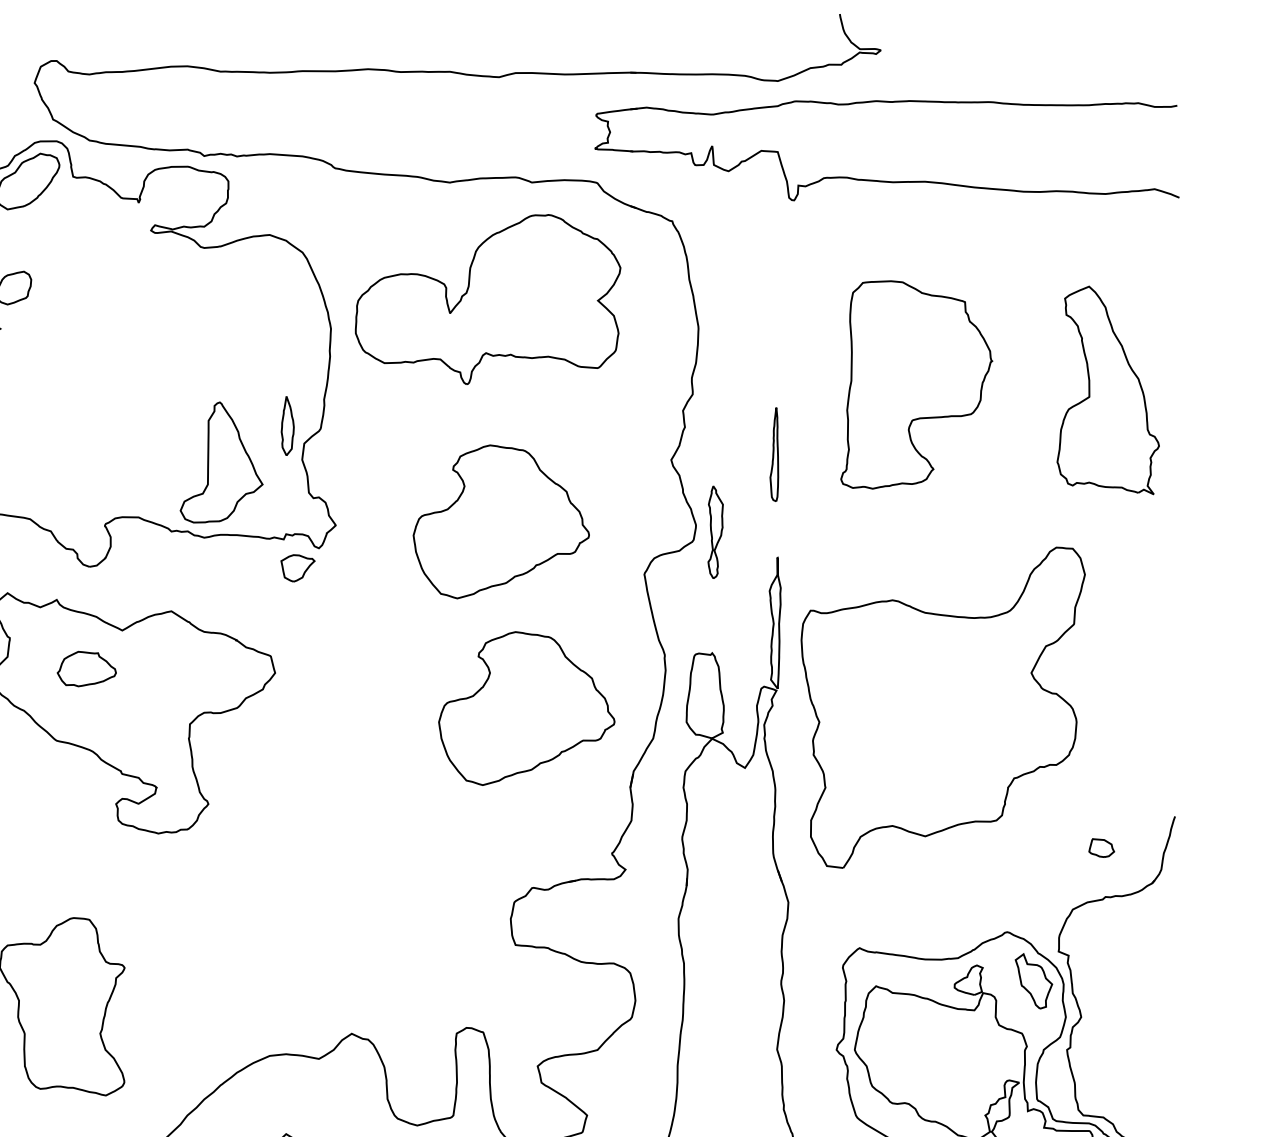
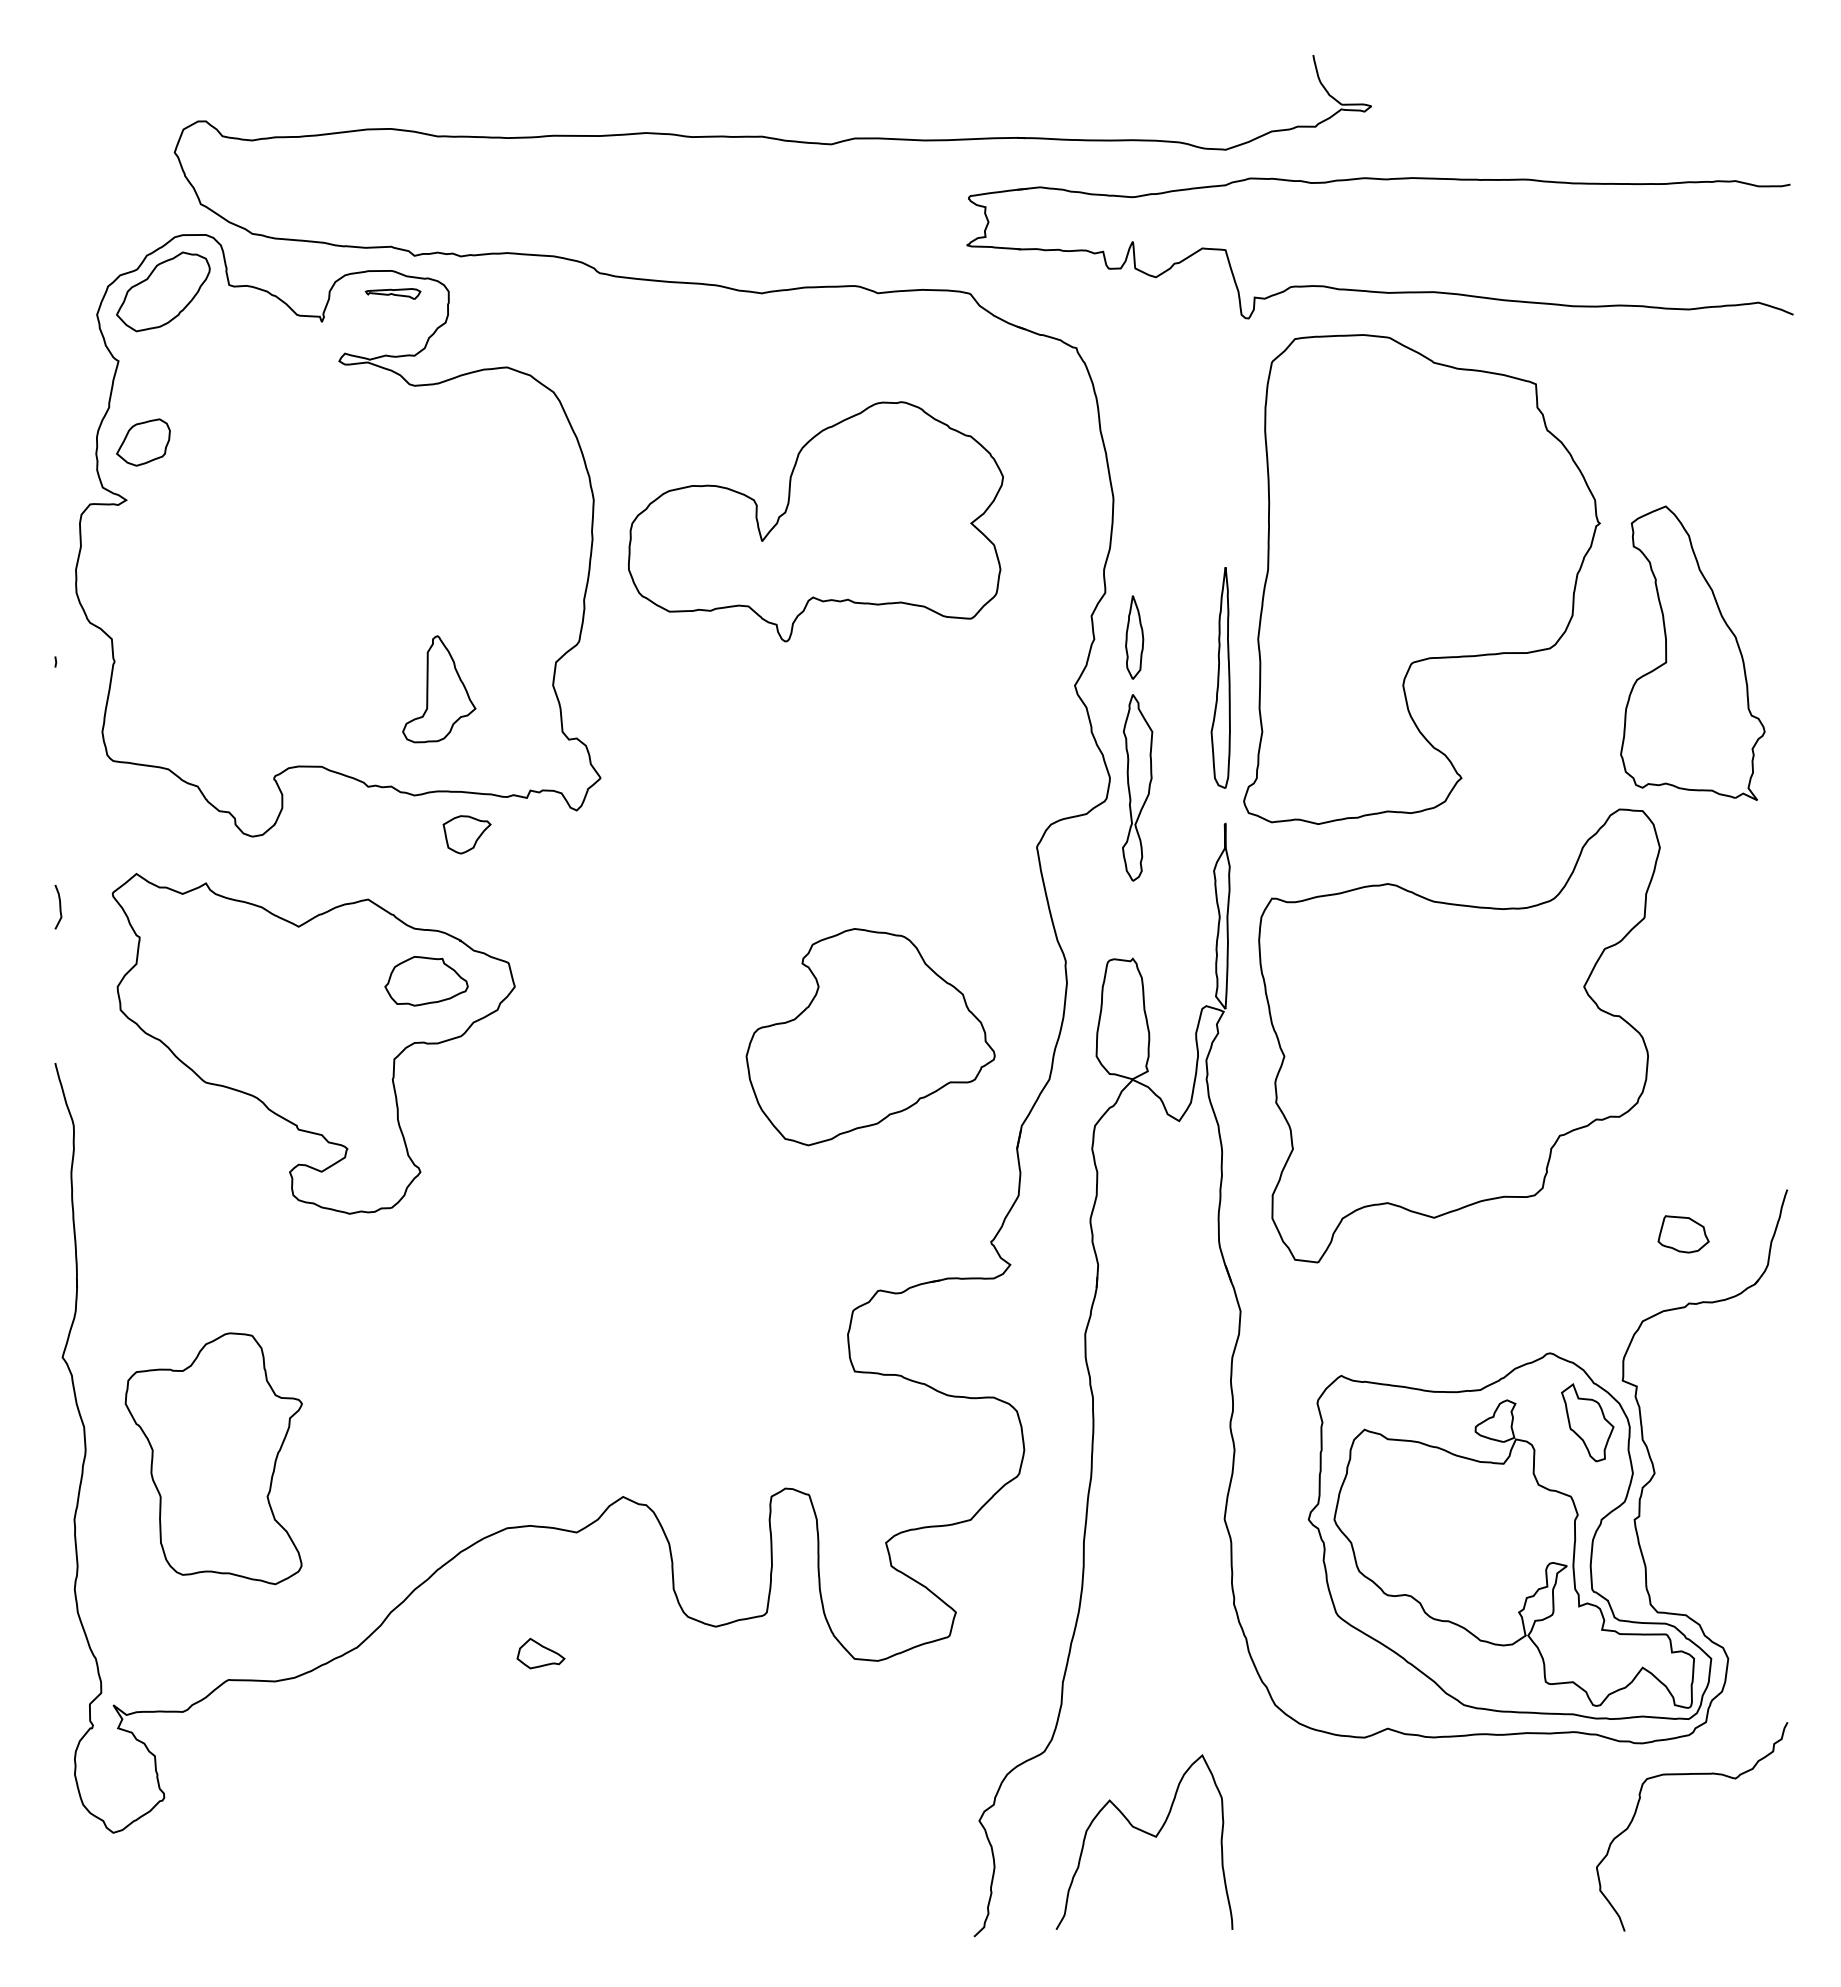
part: (188, 182) -> (392, 293), added
part: (487, 299) -> (815, 521), moved
part: (916, 384) -> (1421, 579), size x1.67
part: (1108, 389) -> (1692, 652), moved
part: (287, 425) -> (1134, 637), moved
part: (774, 454) -> (1220, 677), size x1.67
part: (221, 462) -> (439, 689), size x0.62
part: (501, 522) -> (834, 773), removed
part: (715, 532) -> (1137, 787), size x1.43
part: (297, 568) -> (466, 834), moved
part: (86, 669) -> (426, 981), moved
part: (1101, 848) -> (1683, 1234), size x1.43

